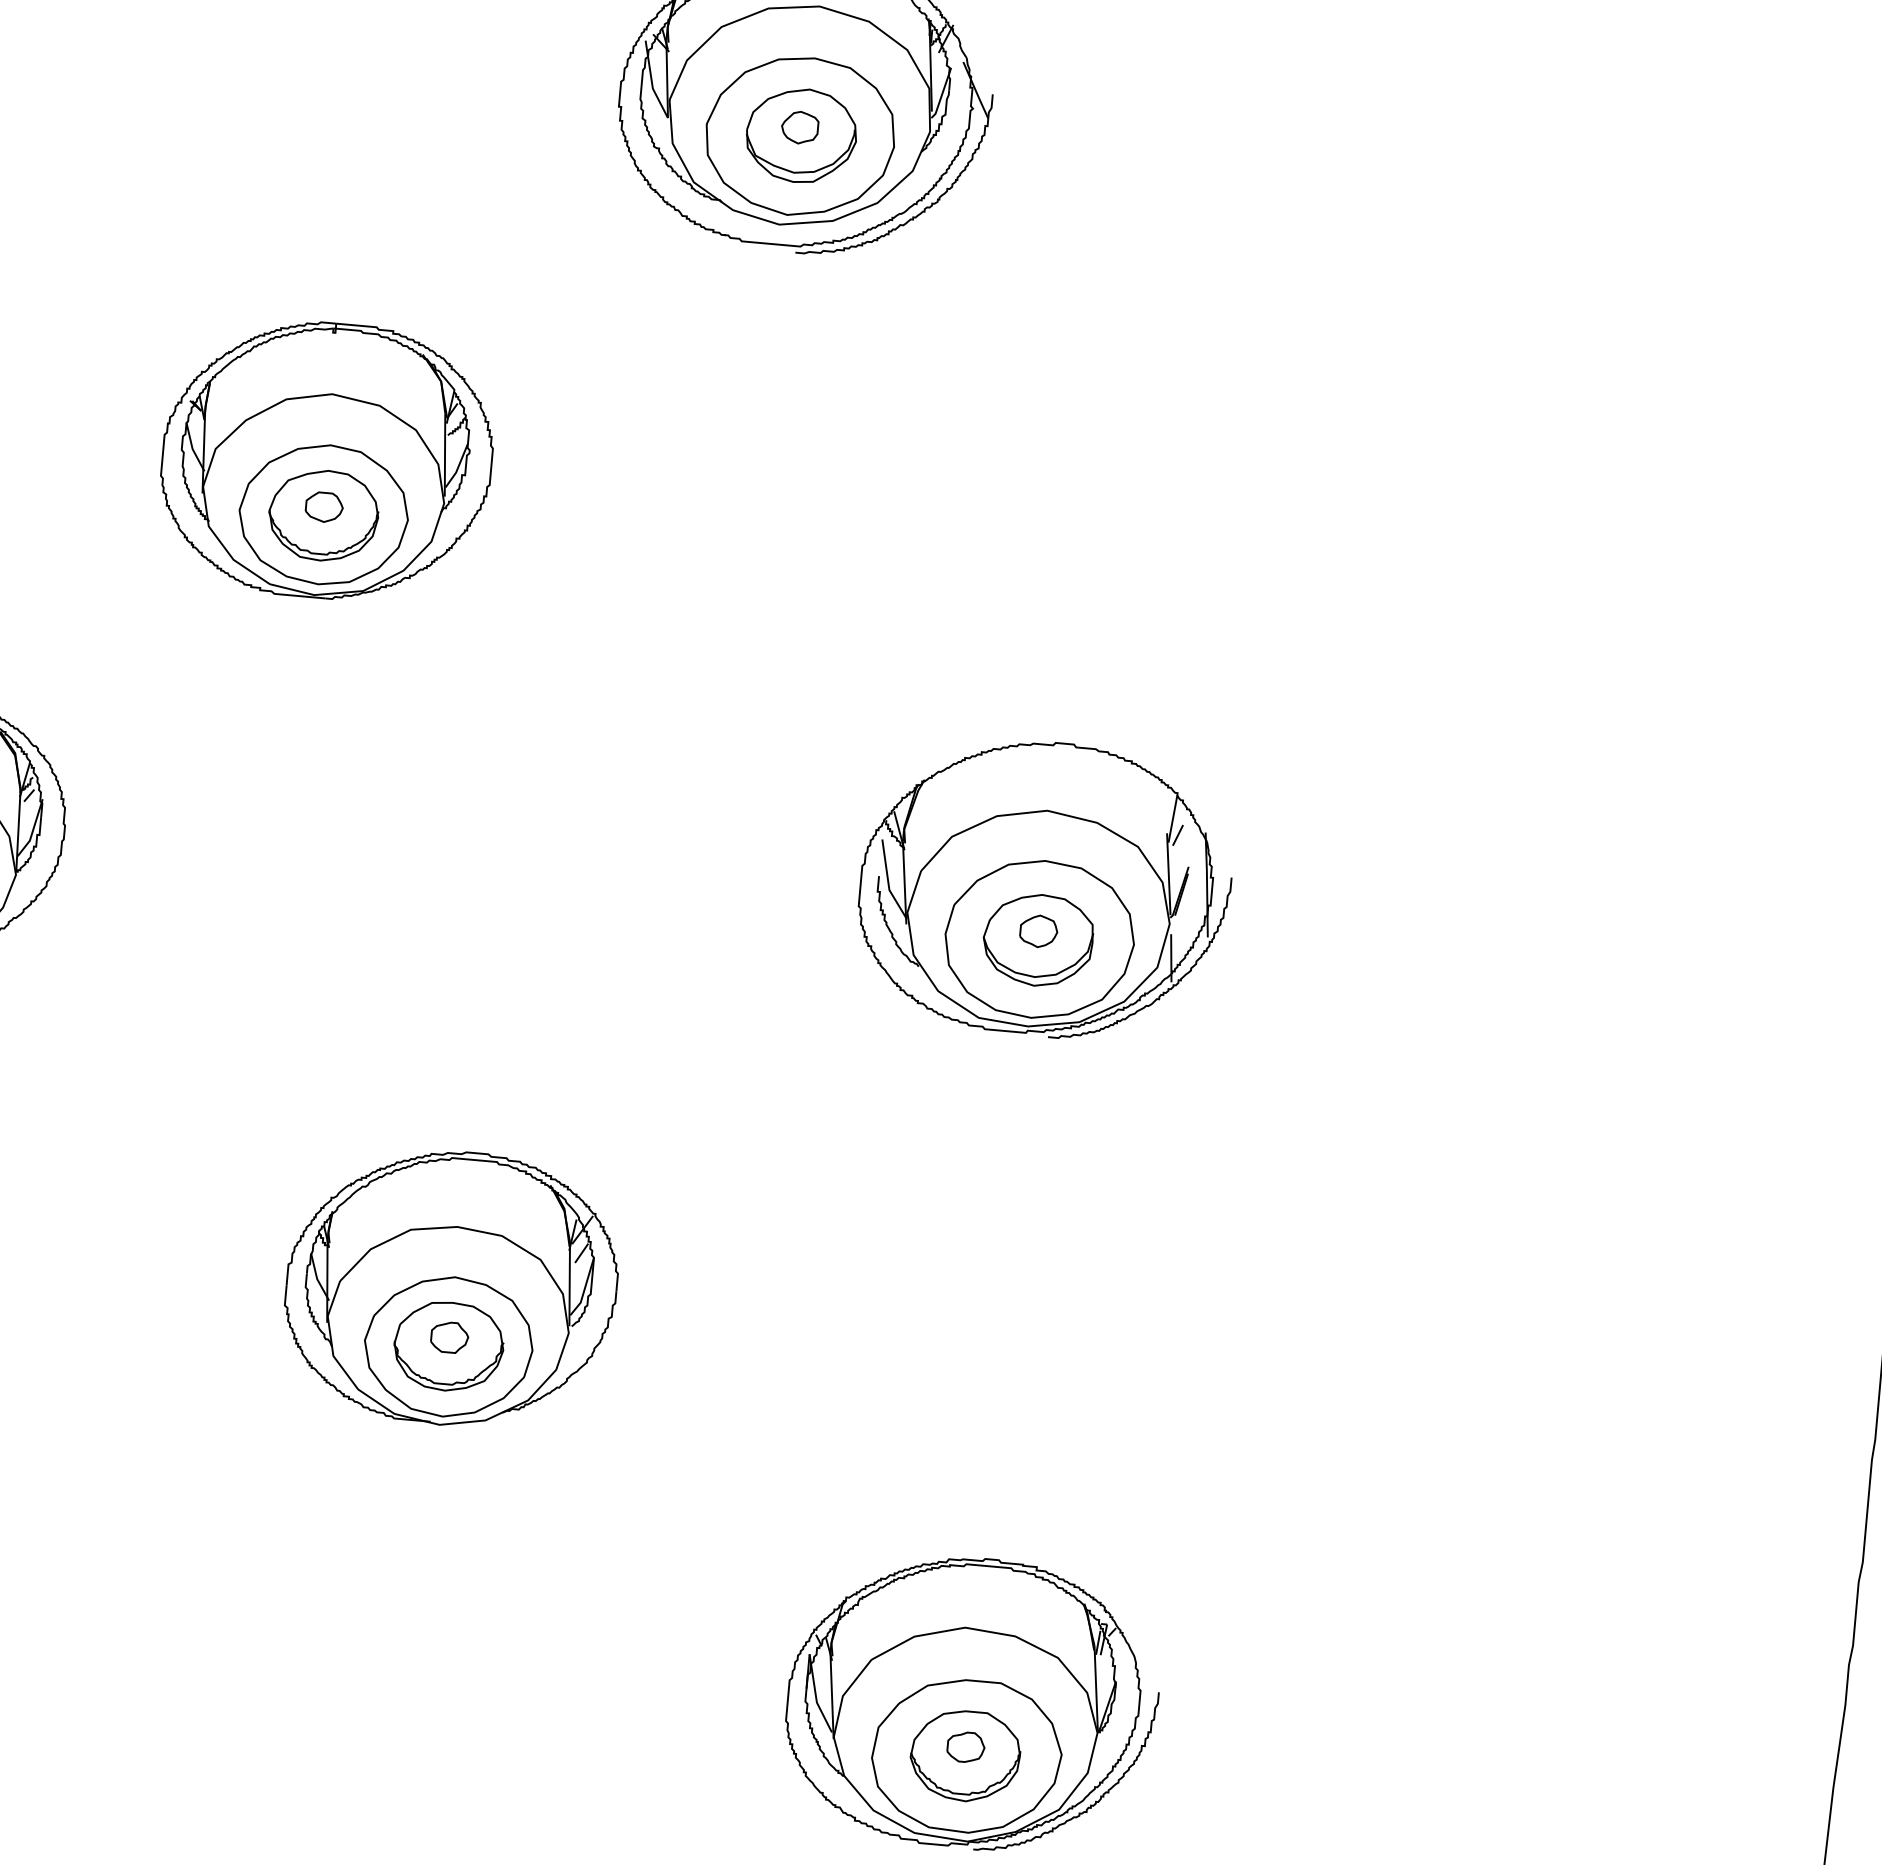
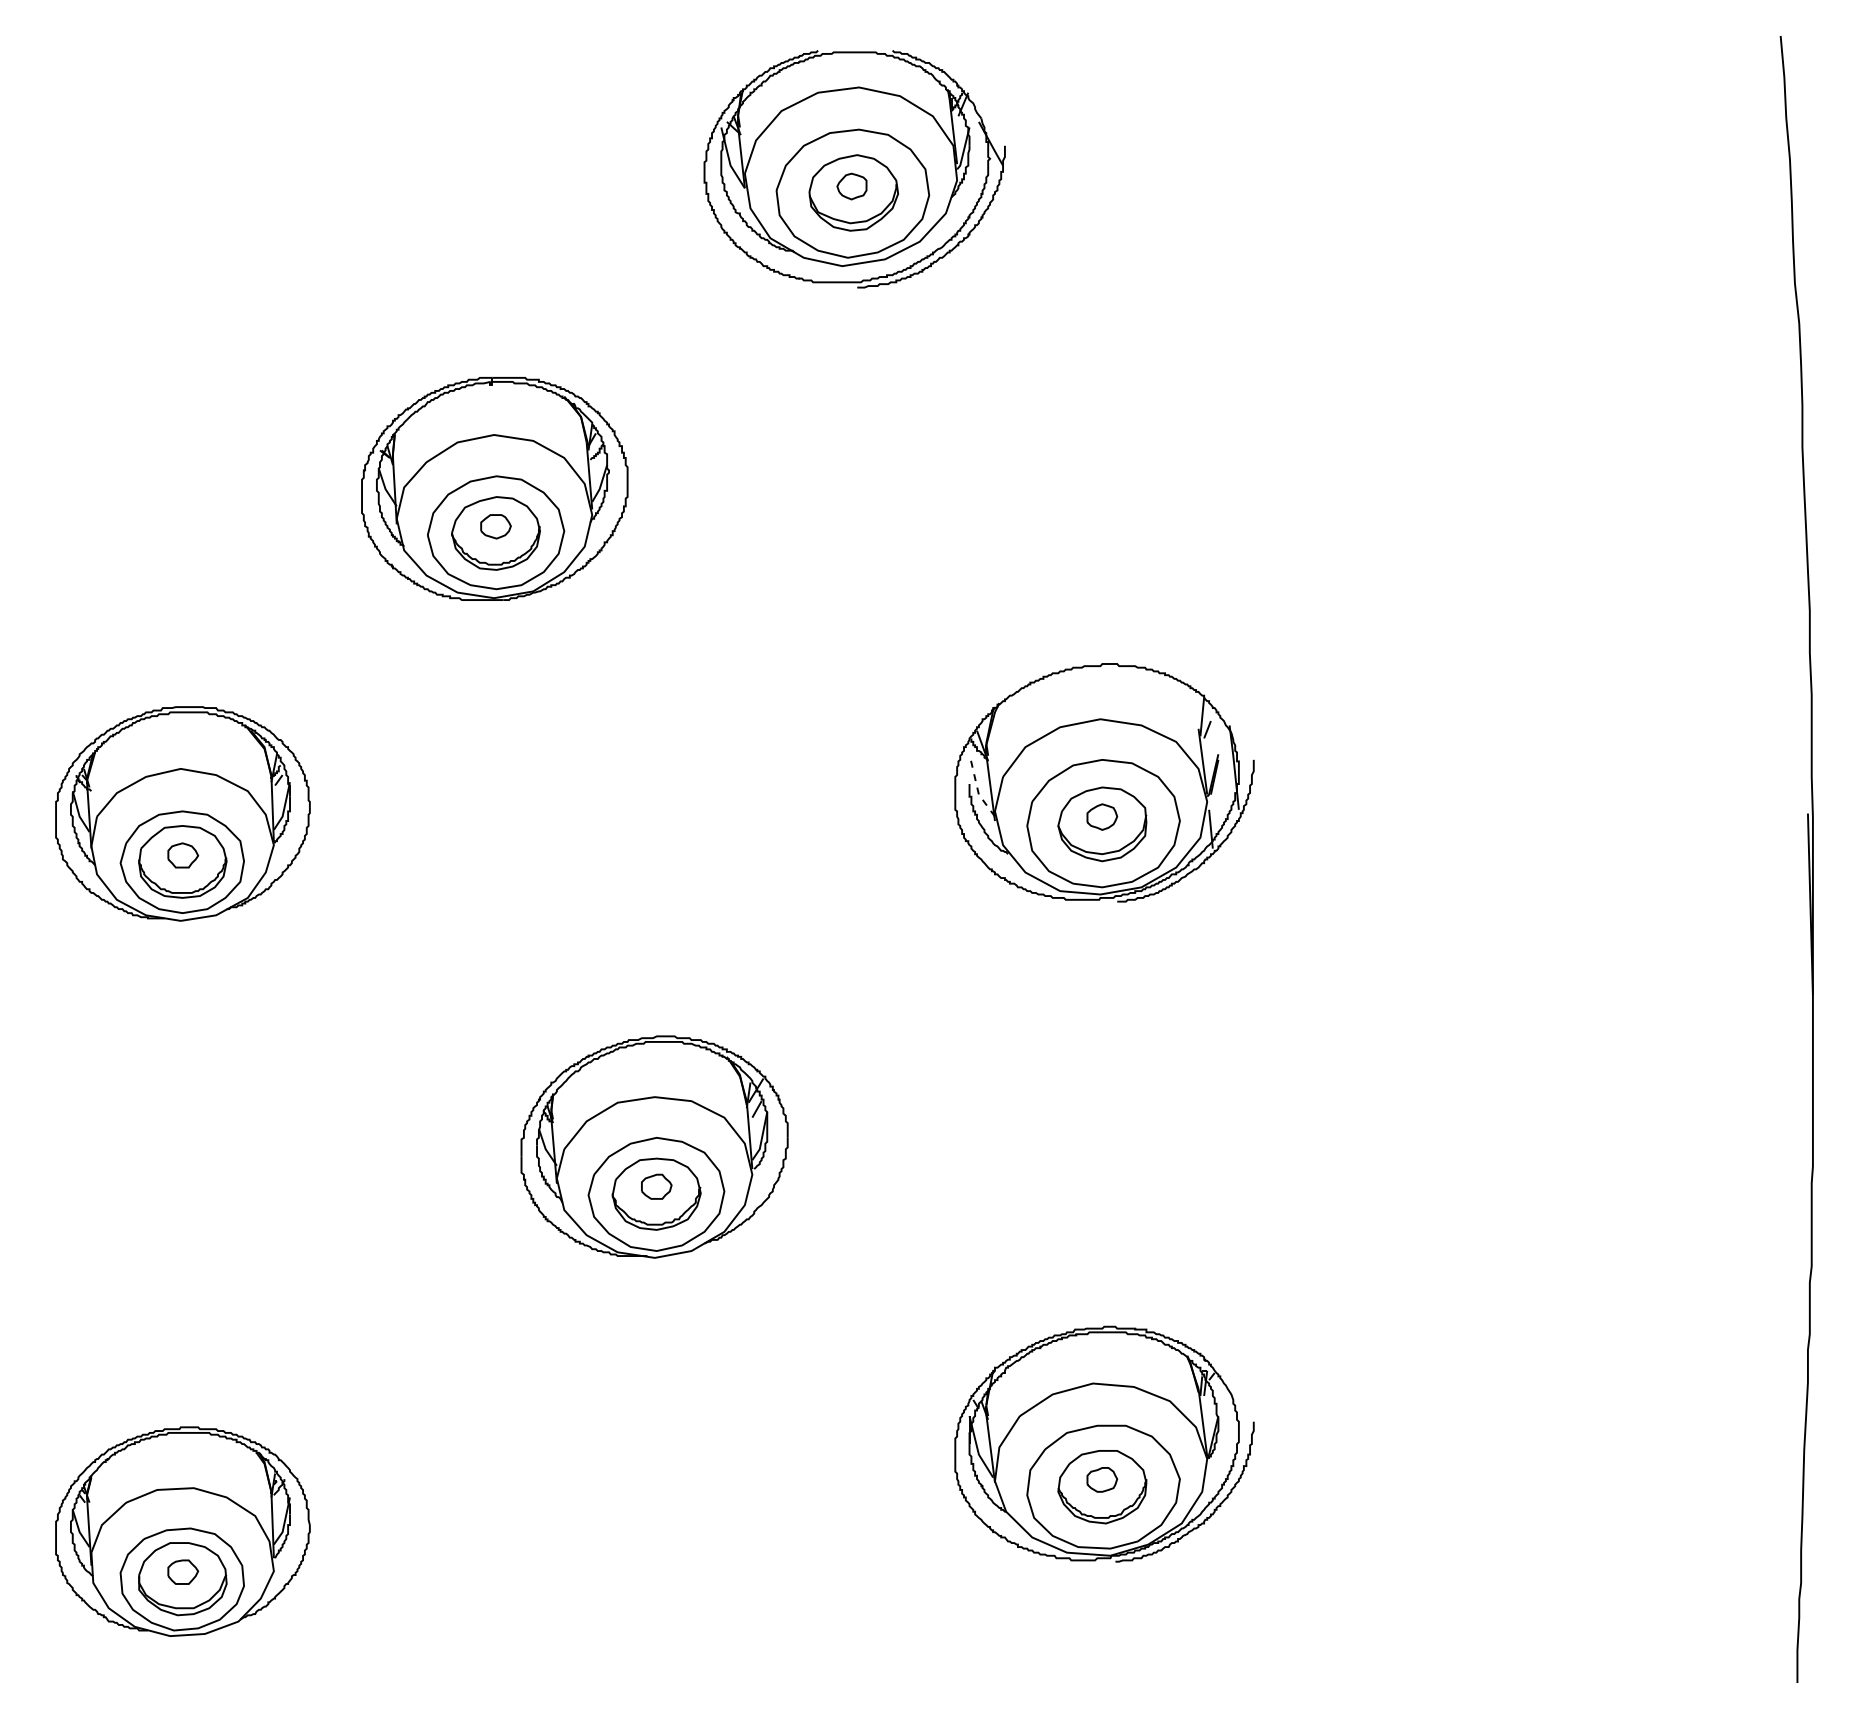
line: (888, 881) -> (977, 787), solid -> dashed

